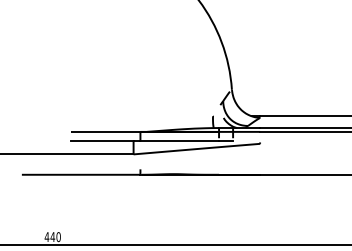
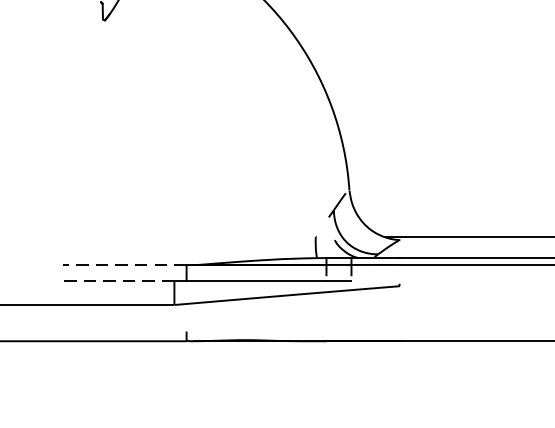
line: (105, 131) -> (124, 264), solid -> dashed
line: (101, 141) -> (117, 282), solid -> dashed

